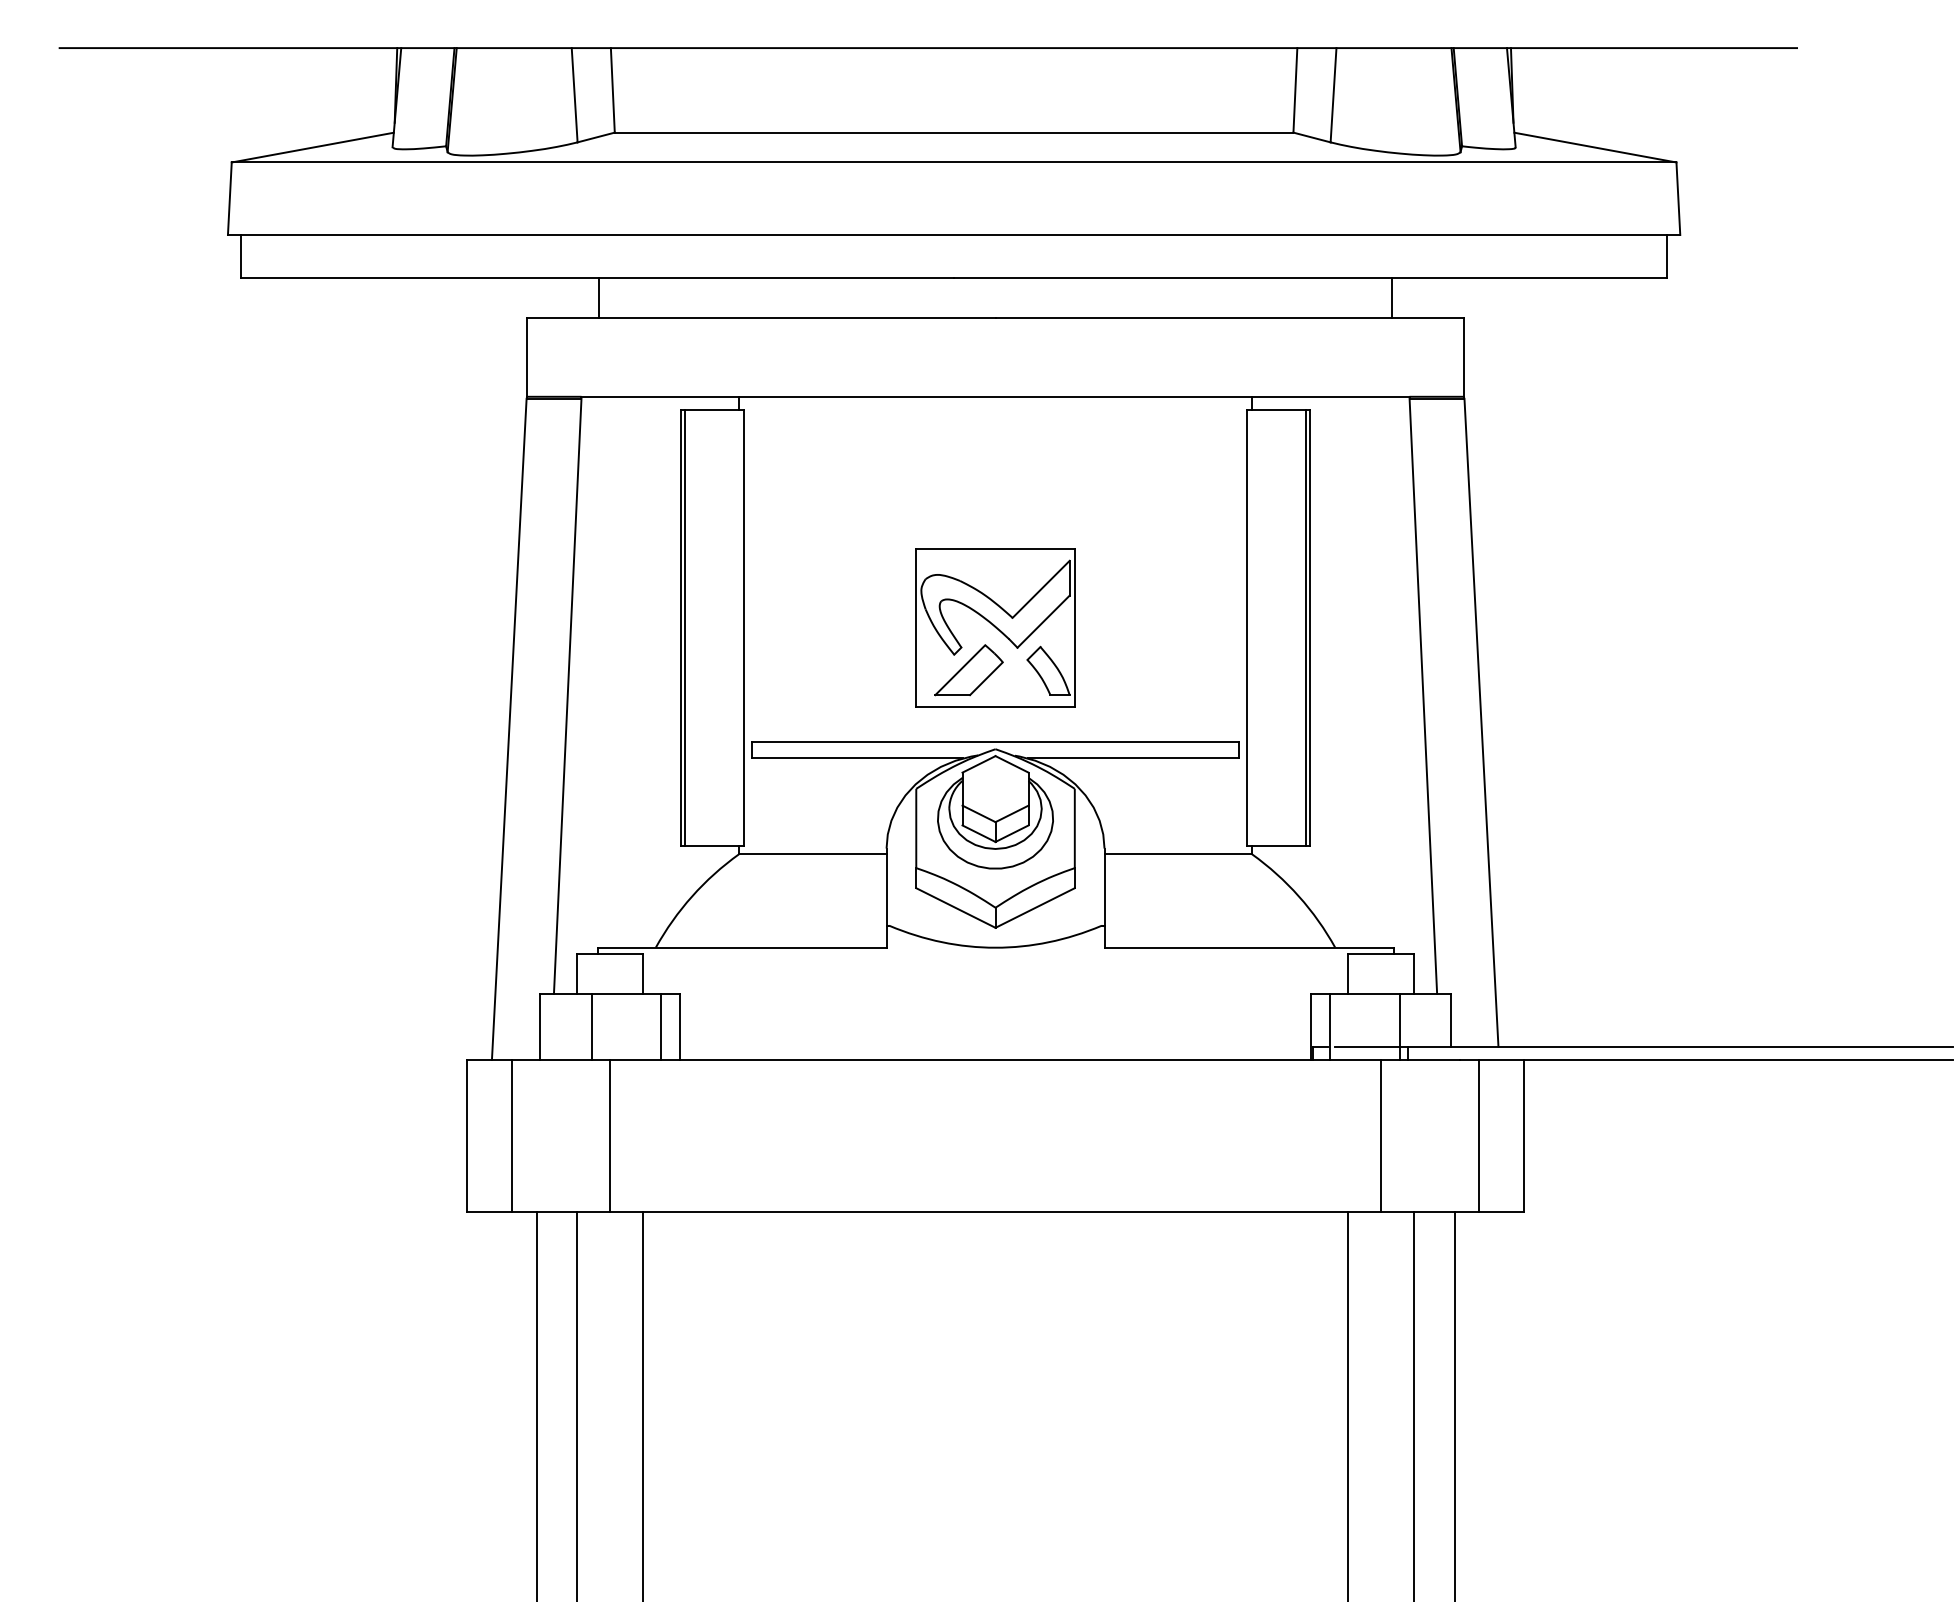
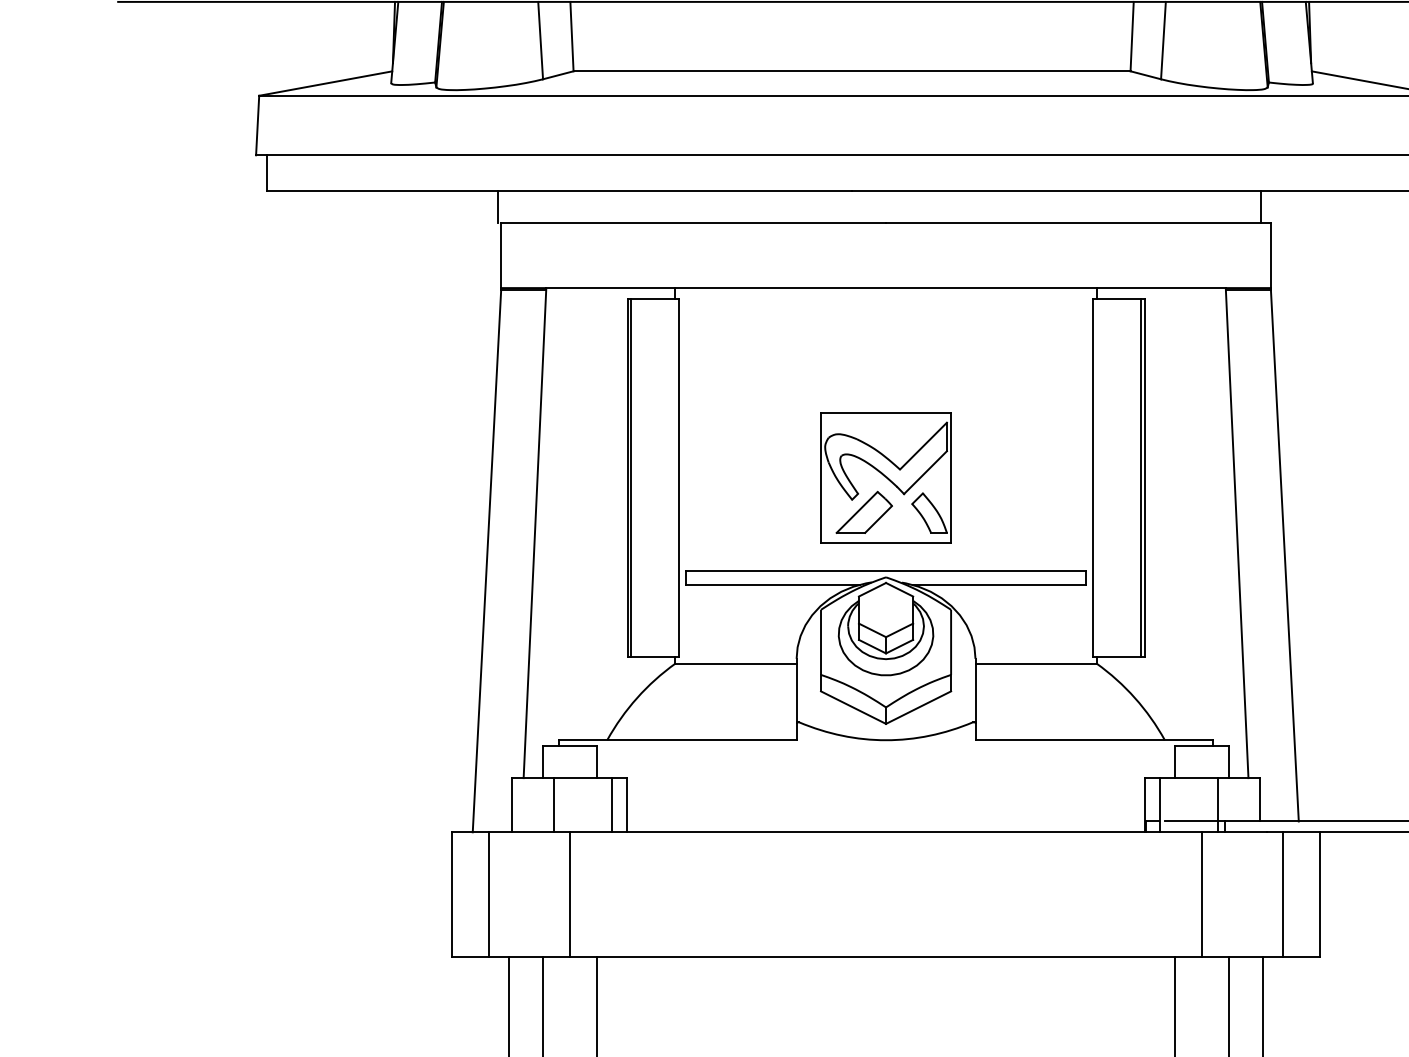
line: (599, 297) -> (498, 206), moved
line: (1391, 297) -> (1260, 206), moved

